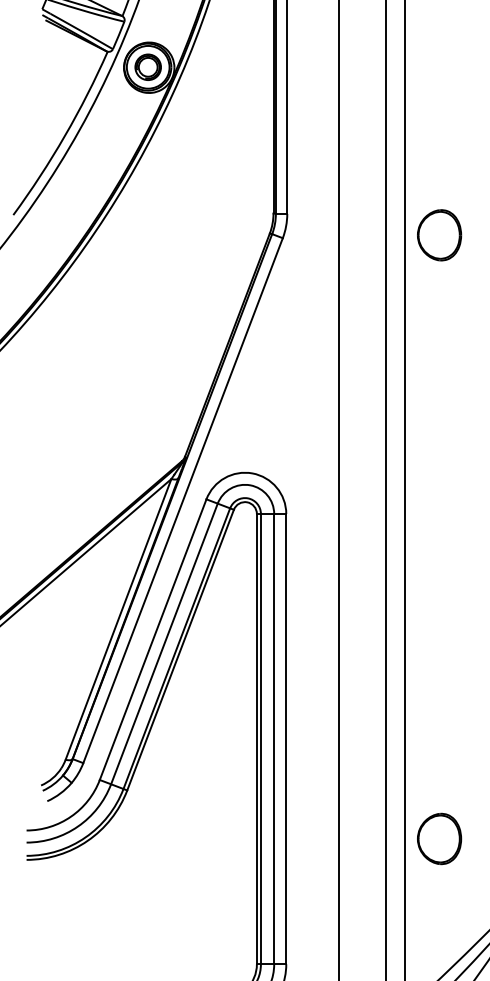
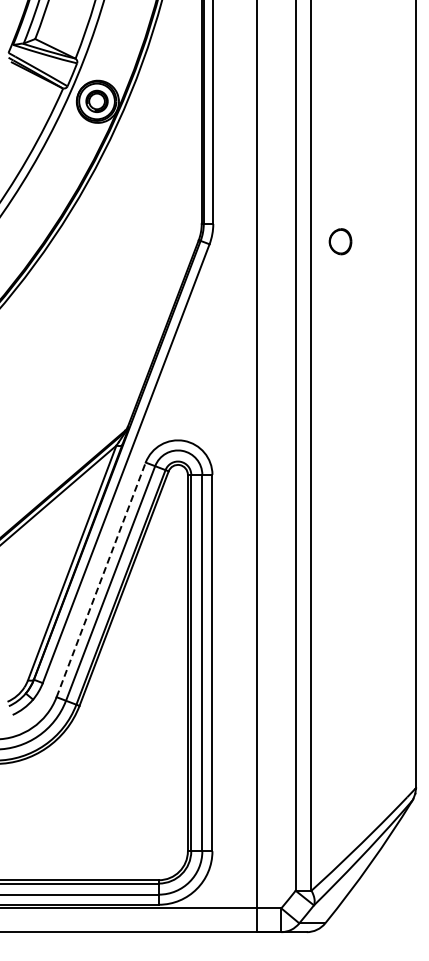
part: (439, 234) -> (340, 241), size x0.6
line: (153, 639) -> (101, 579), solid -> dashed
part: (439, 838) -> (340, 746), removed

